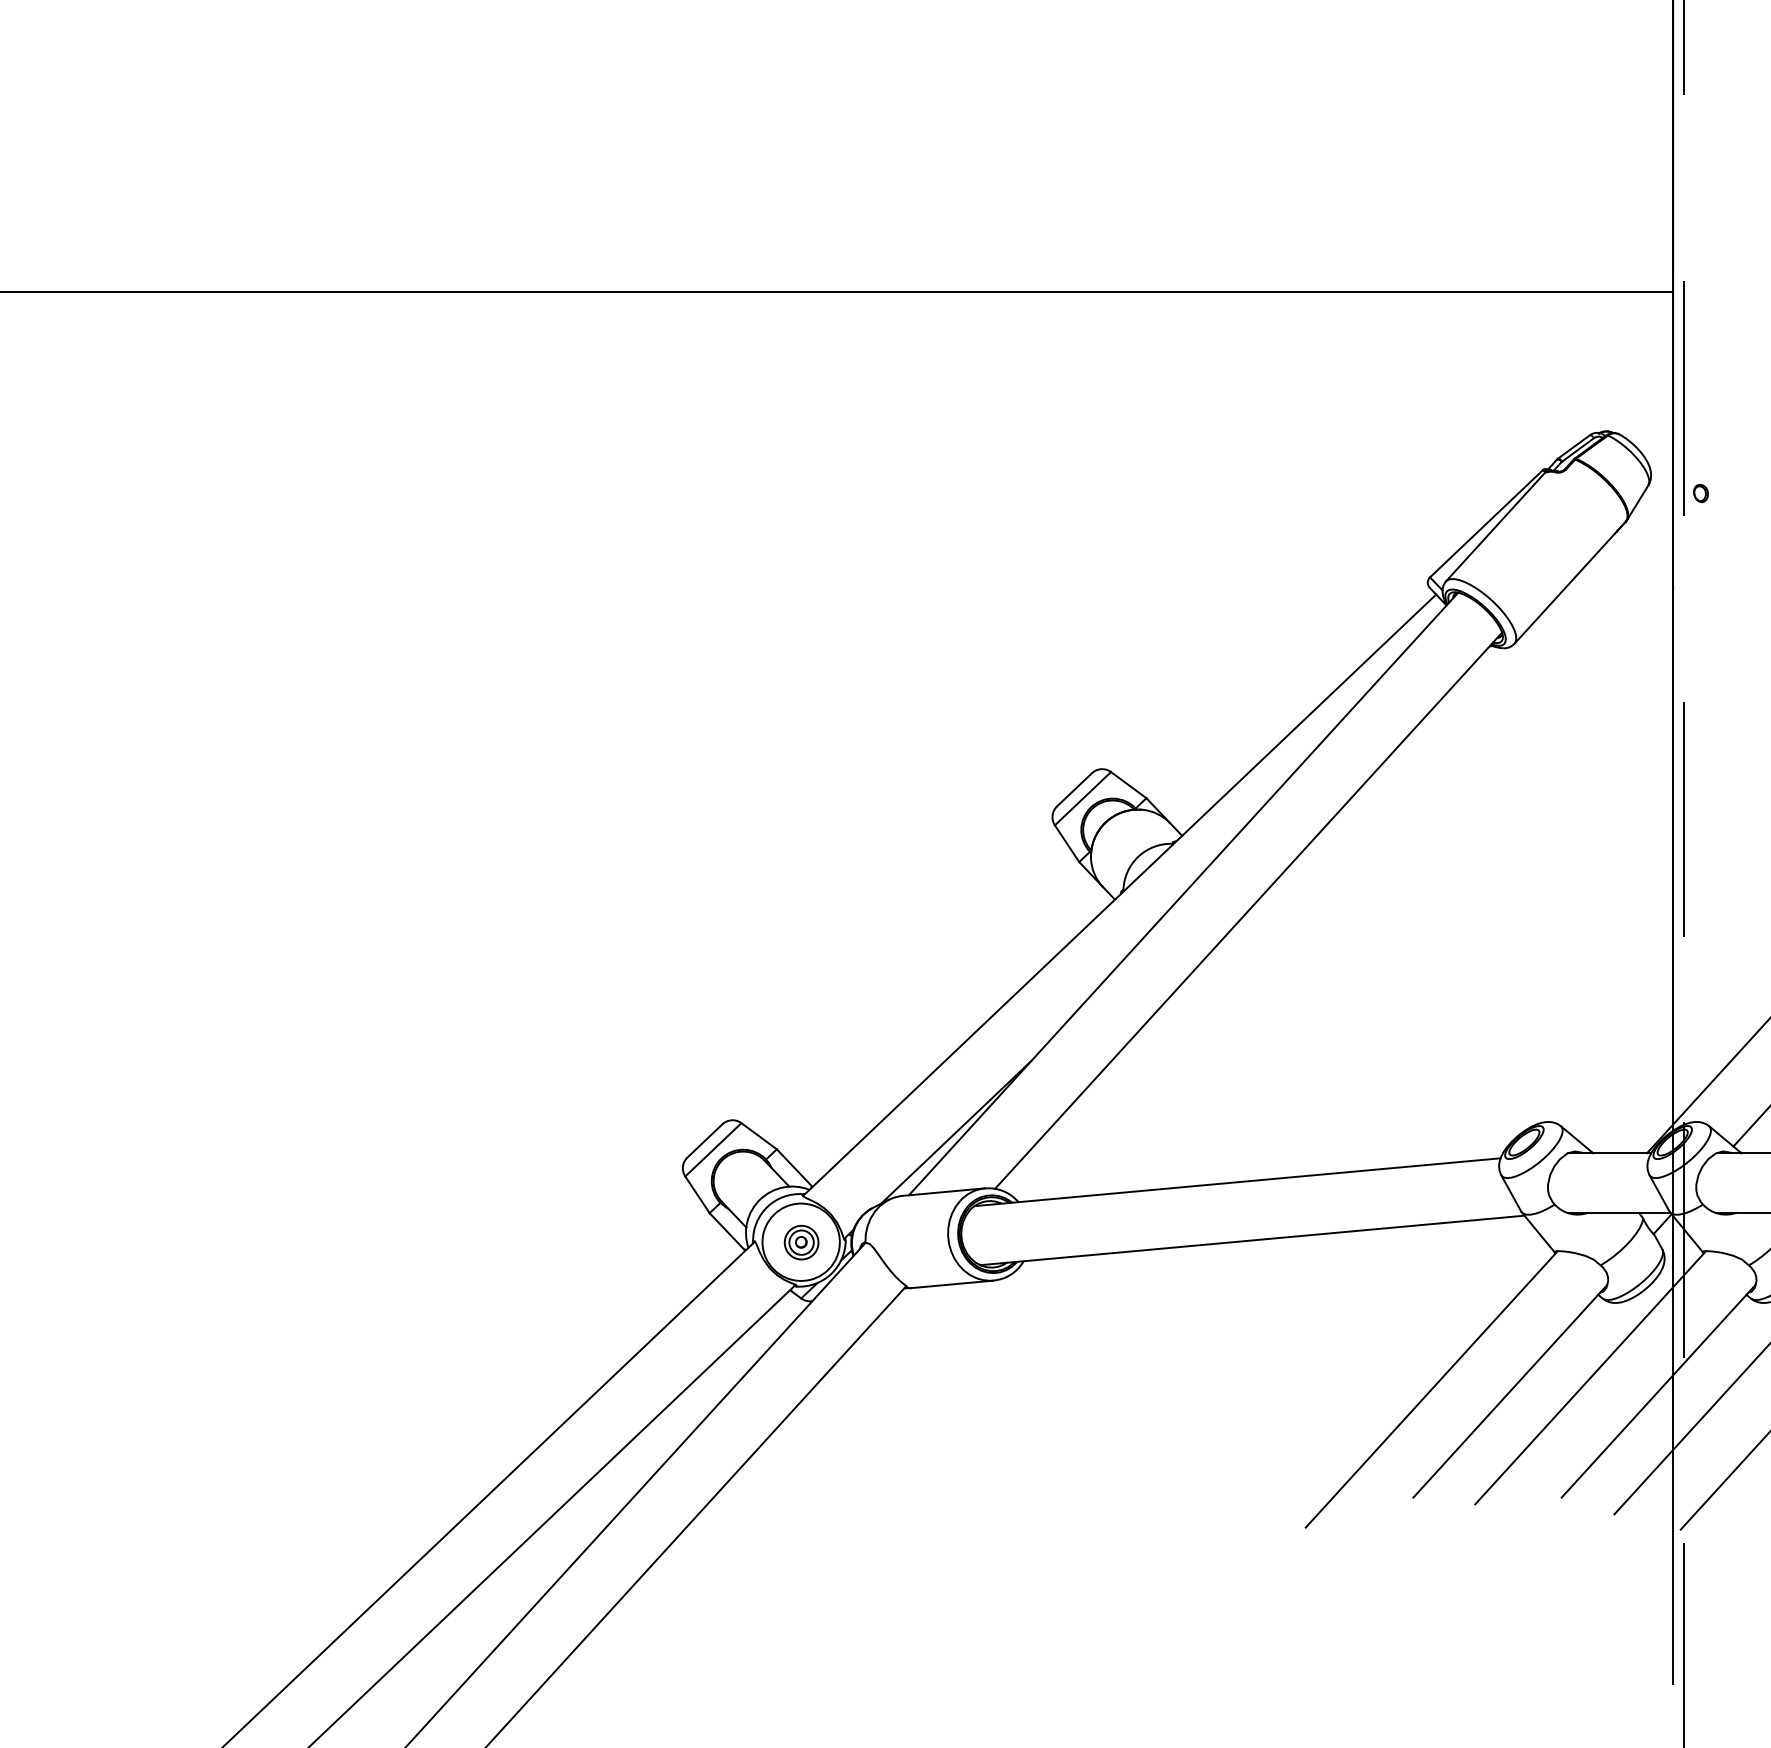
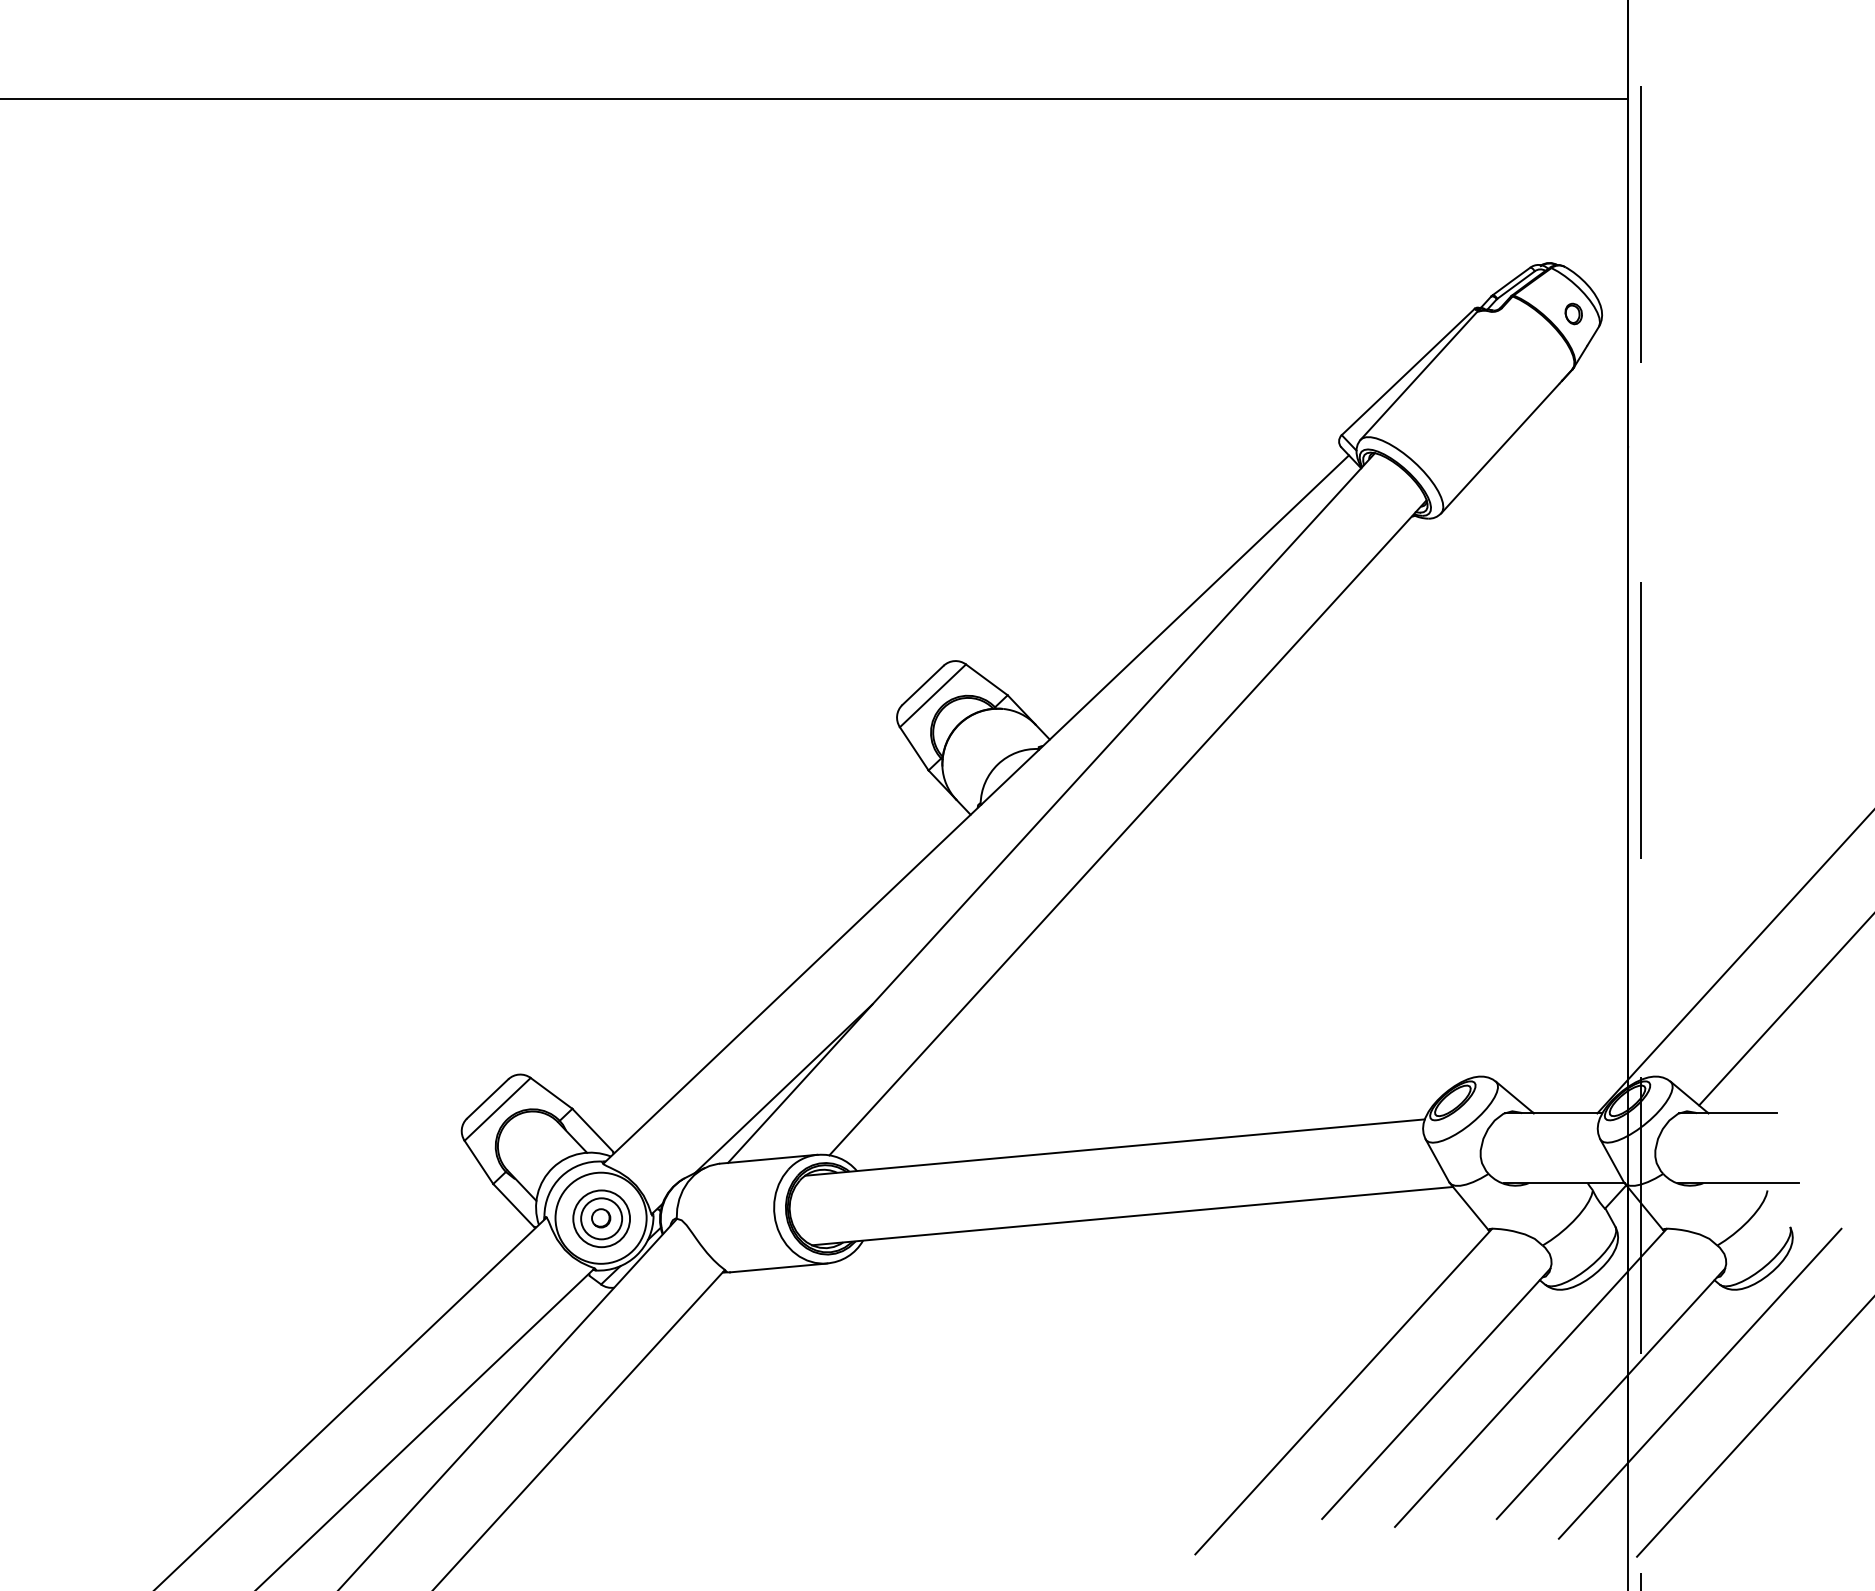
part: (1700, 493) -> (1573, 314), moved
part: (801, 1242) -> (601, 1218), size x1.43

